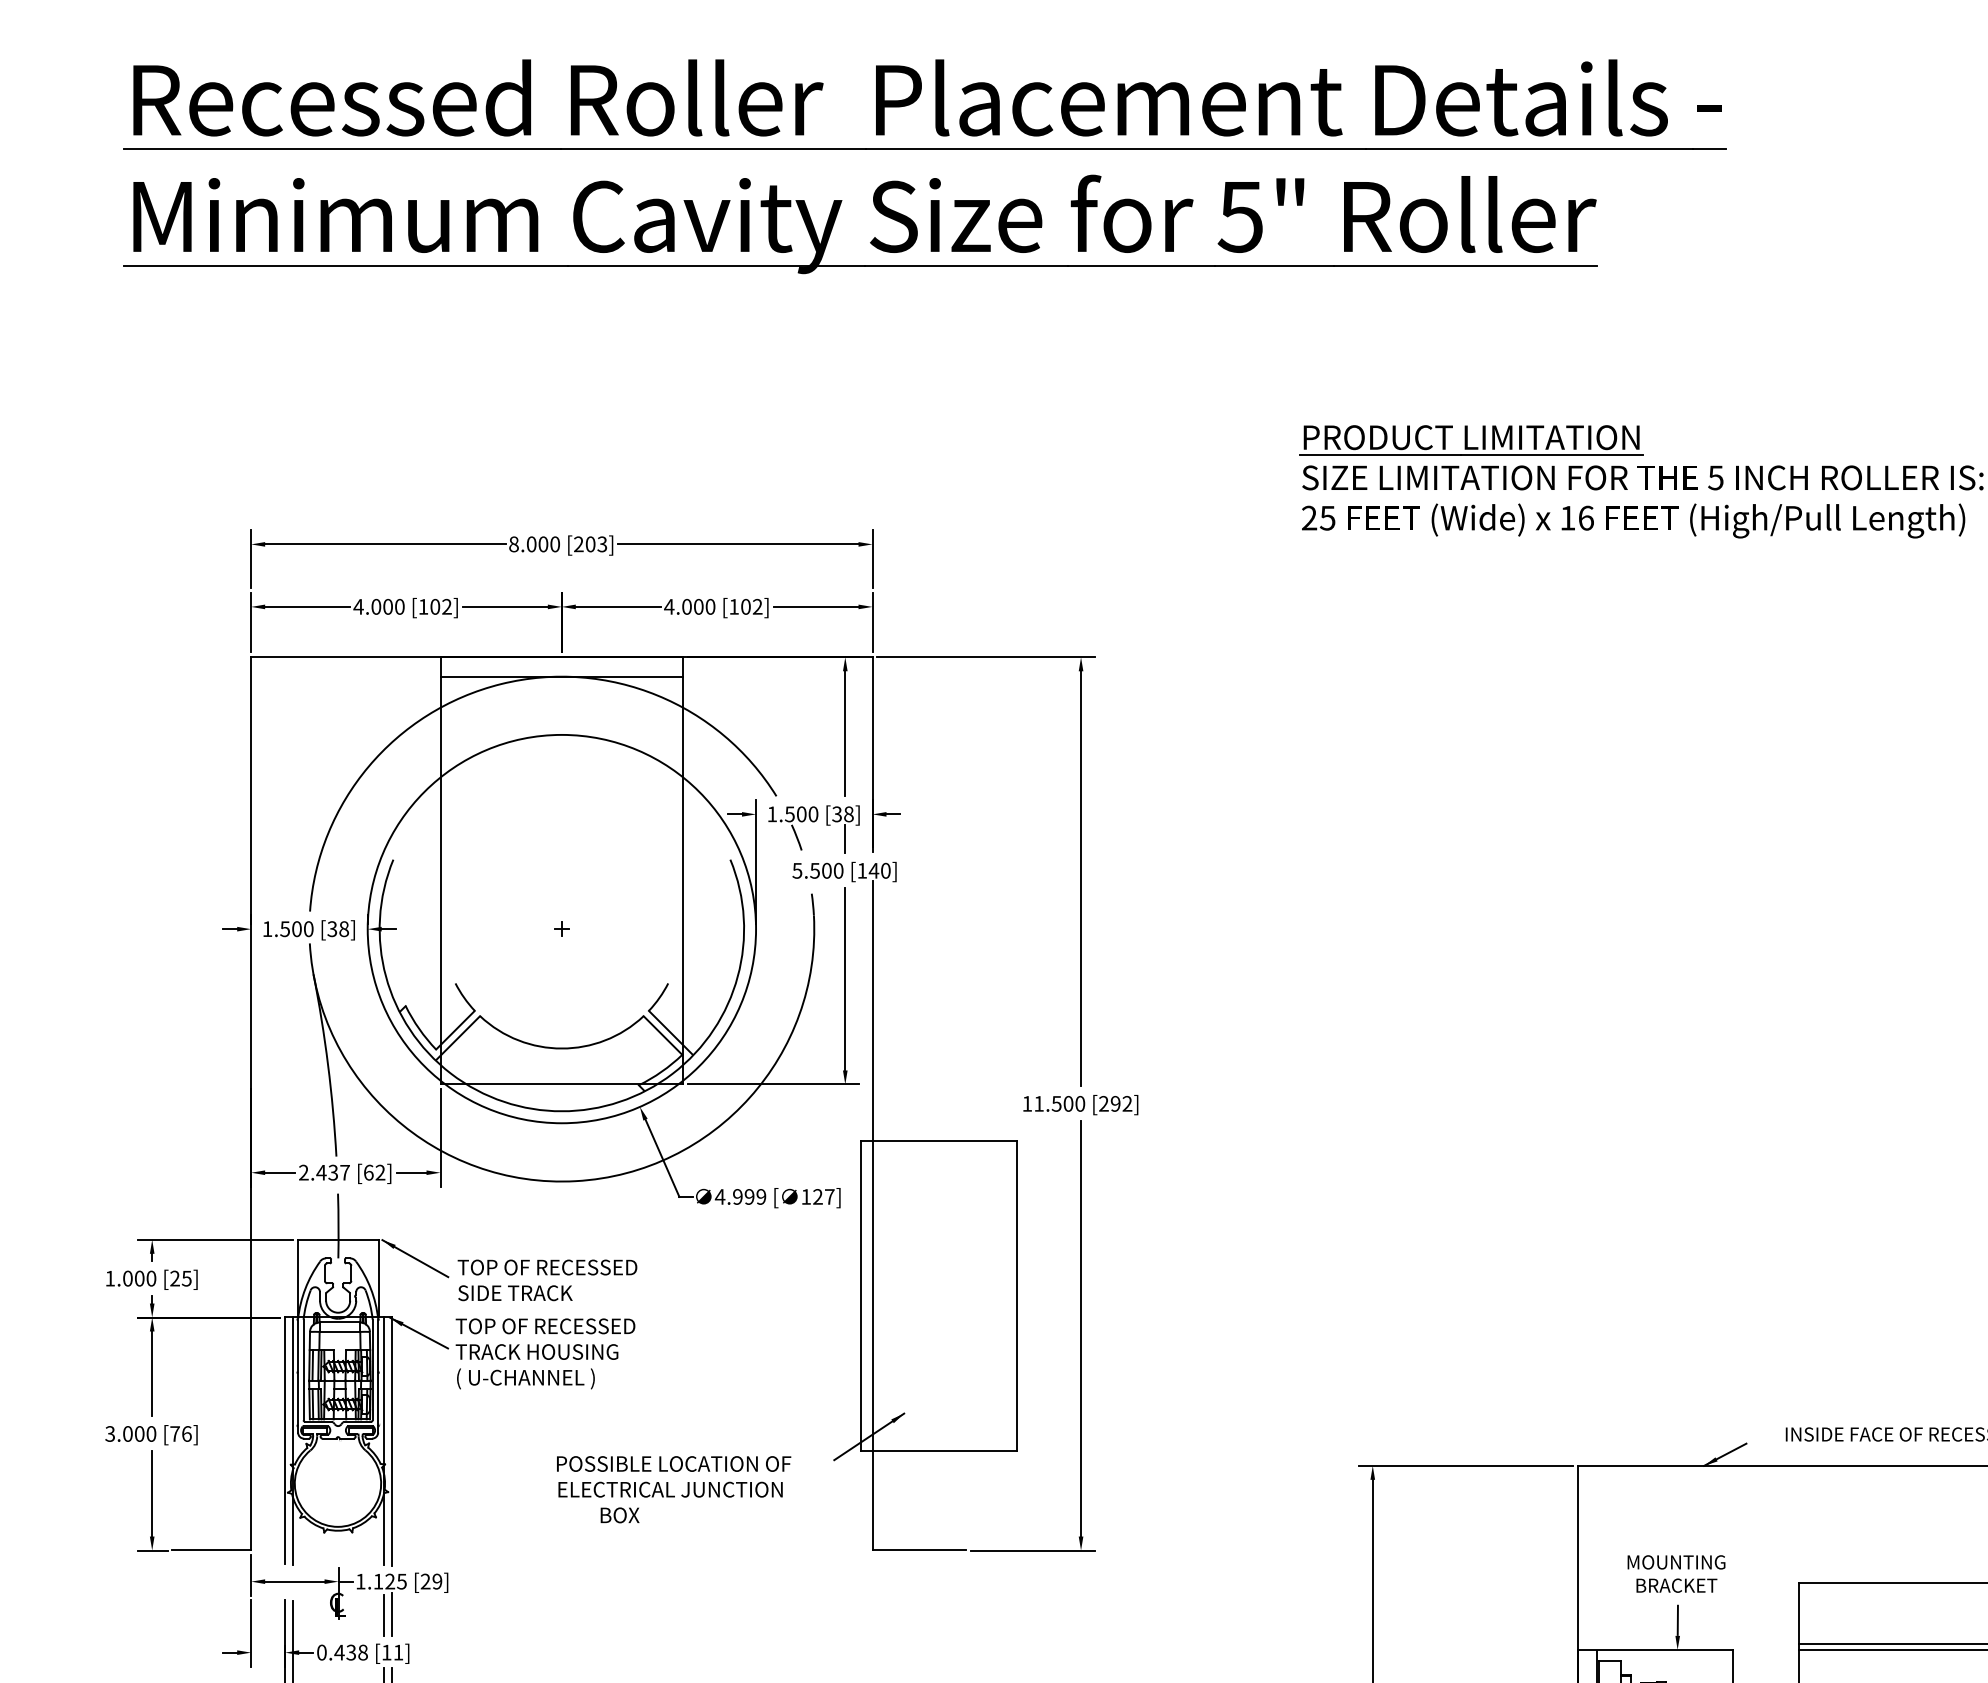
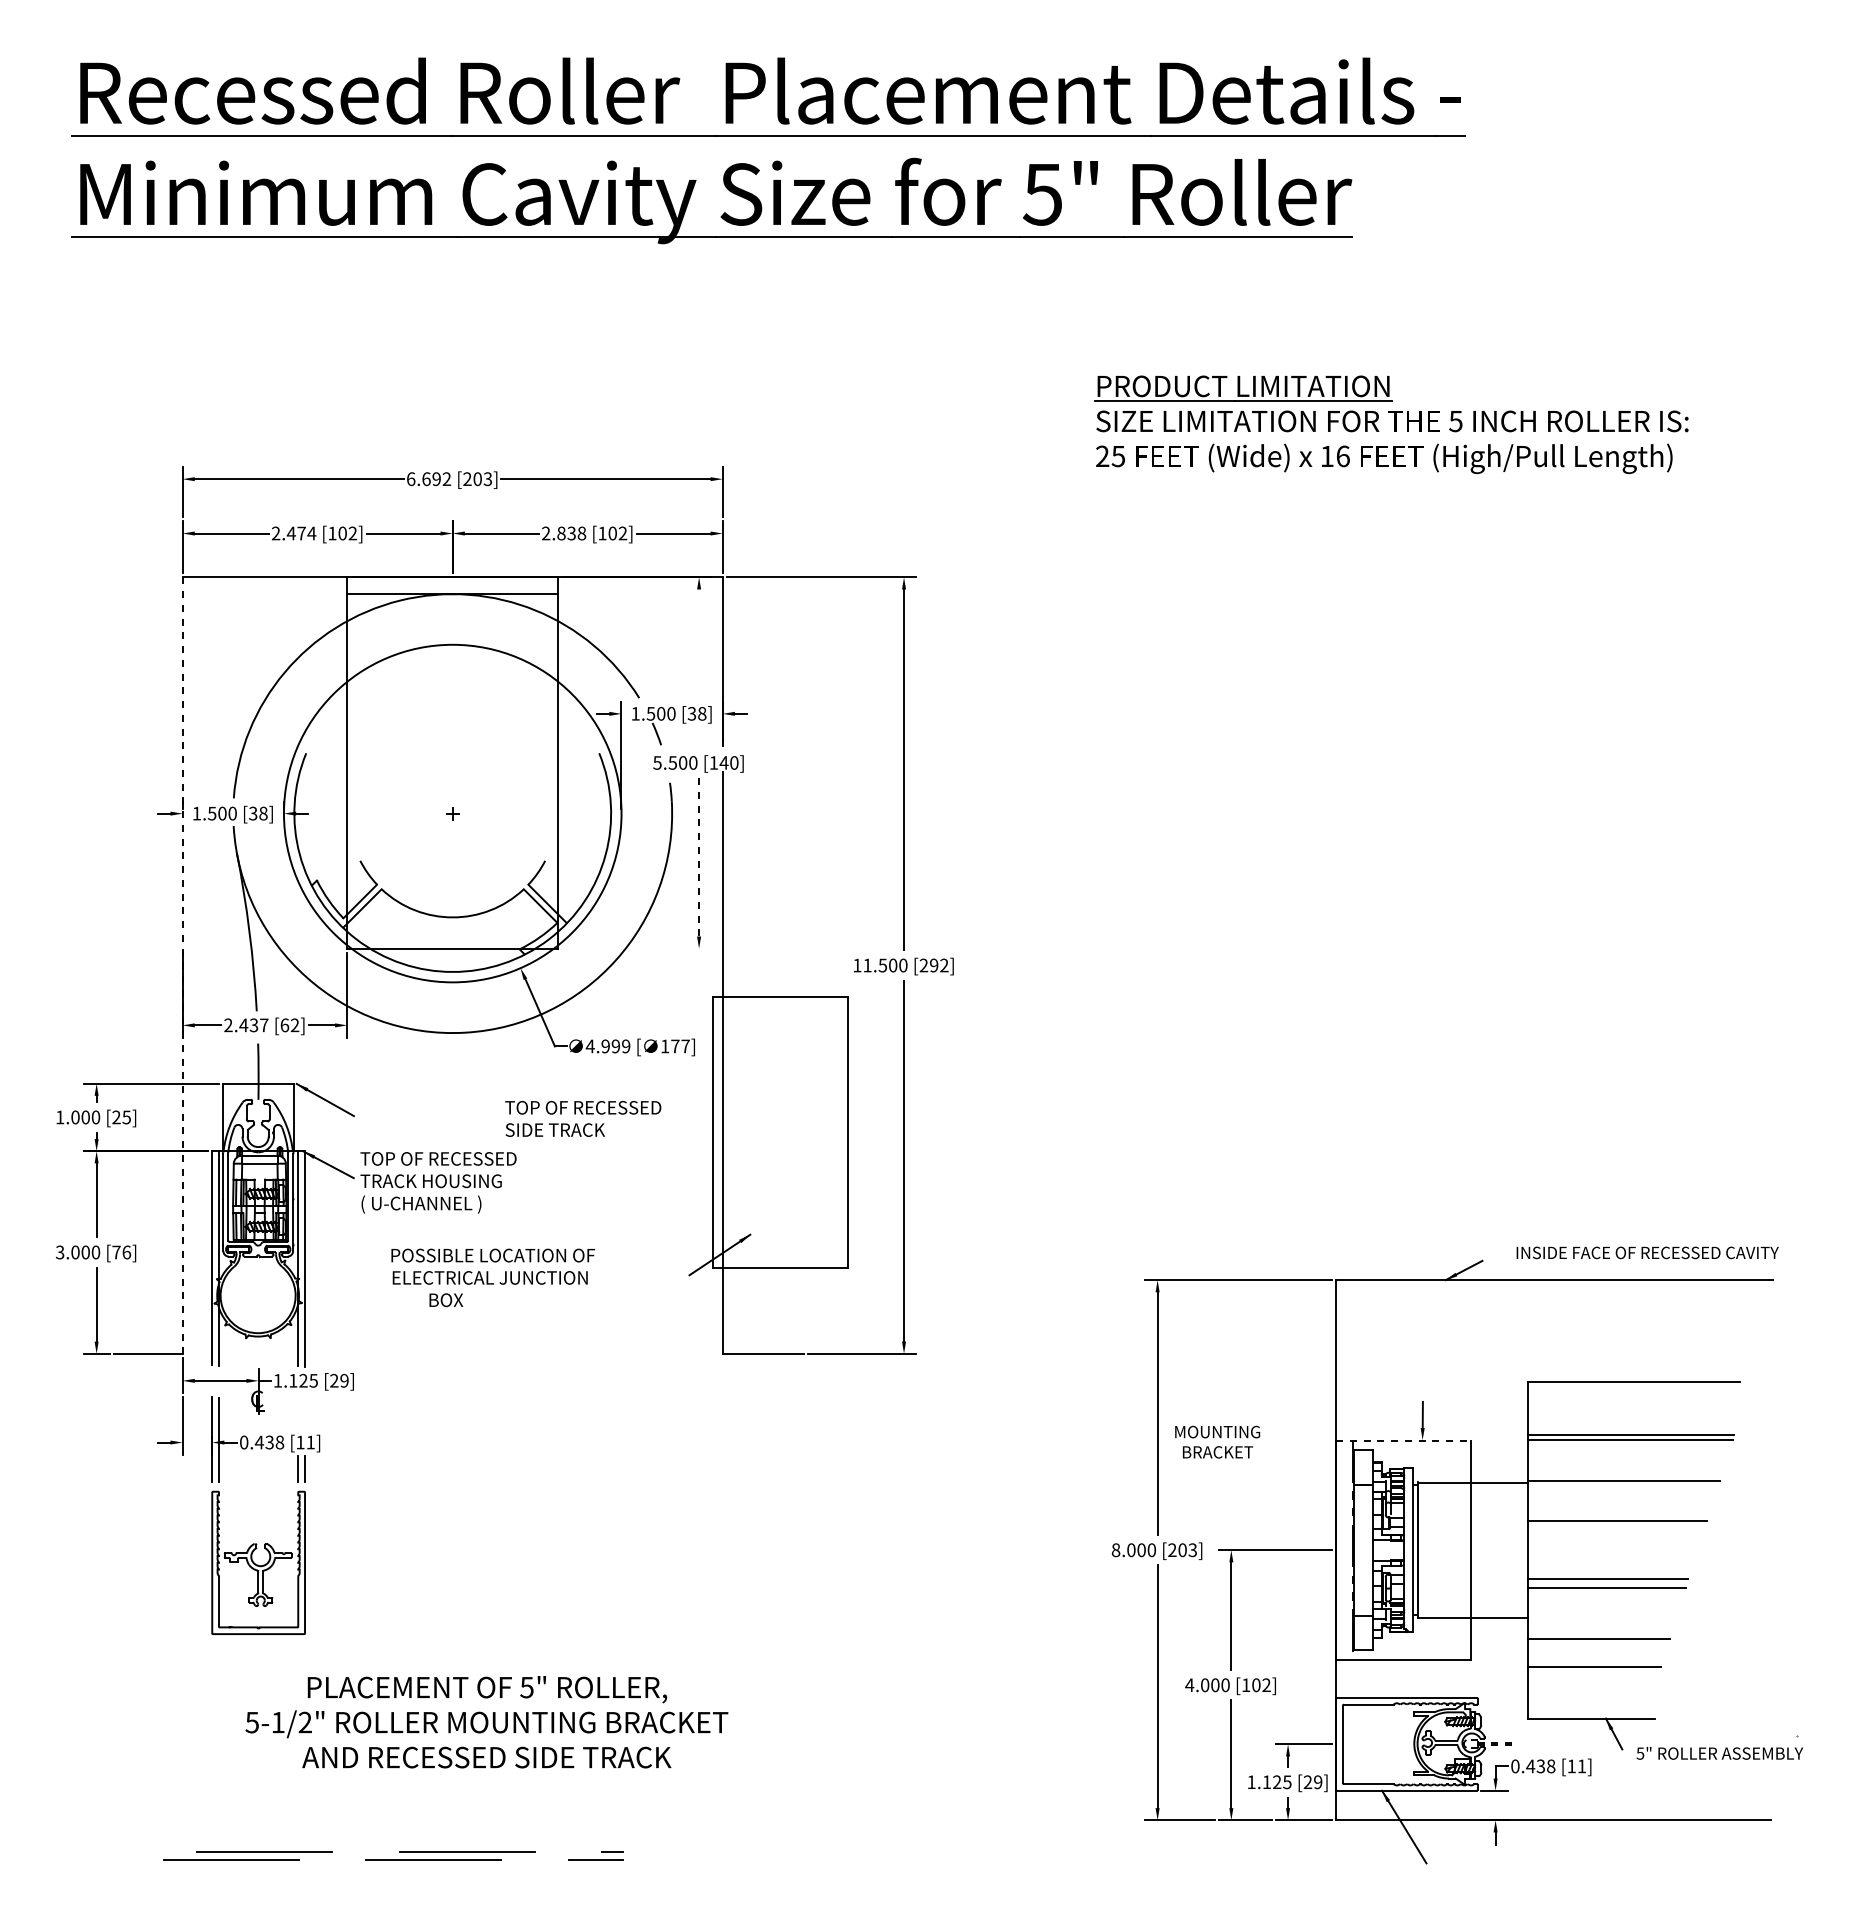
text: (535, 544) -> (429, 479), 8.000 -> 6.692
text: (378, 606) -> (293, 533), 4.000 -> 2.474
text: (689, 606) -> (563, 533), 4.000 -> 2.838
line: (845, 733) -> (699, 643), removed
line: (845, 839) -> (699, 735), removed
line: (845, 978) -> (699, 856), solid -> dashed
line: (773, 1084) -> (636, 948), removed
line: (250, 1104) -> (182, 966), solid -> dashed
text: (818, 1197) -> (675, 1046), 127] -> 177]
text: (547, 1279) -> (583, 1118), moved
text: (674, 1489) -> (493, 1277), moved
text: (1676, 1573) -> (1217, 1441), moved
line: (392, 1613) -> (305, 1408), removed
line: (384, 1614) -> (298, 1409), removed
line: (1655, 1650) -> (1403, 1440), solid -> dashed

